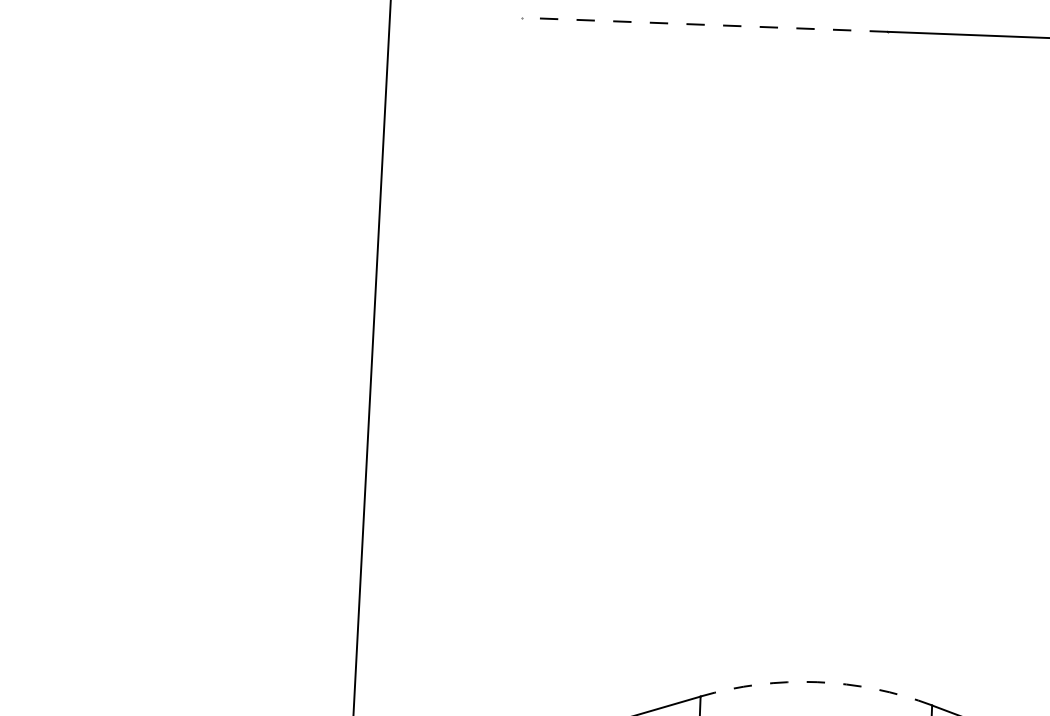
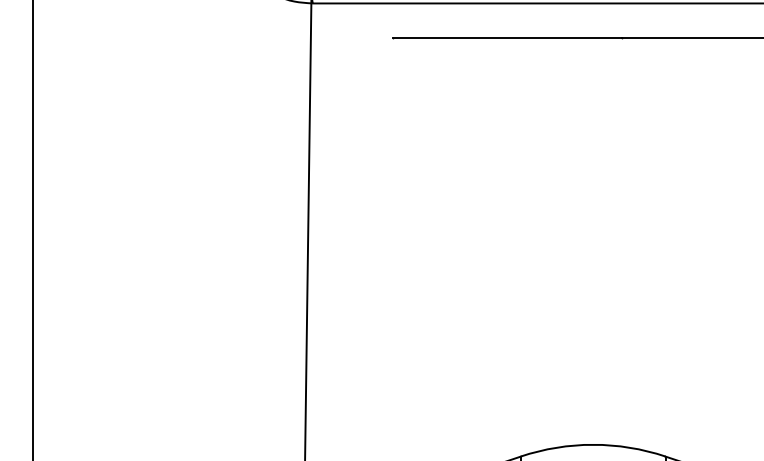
line: (703, 24) -> (506, 37), dashed -> solid
arc: (817, 681) -> (593, 444), dashed -> solid

